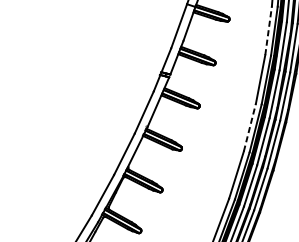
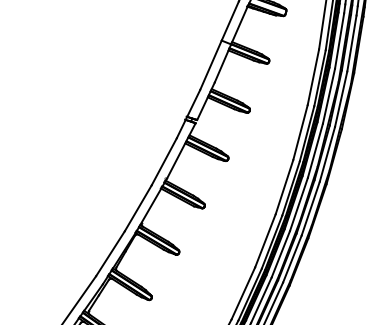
line: (268, 30) -> (313, 76), dashed -> solid
line: (249, 127) -> (284, 186), dashed -> solid

